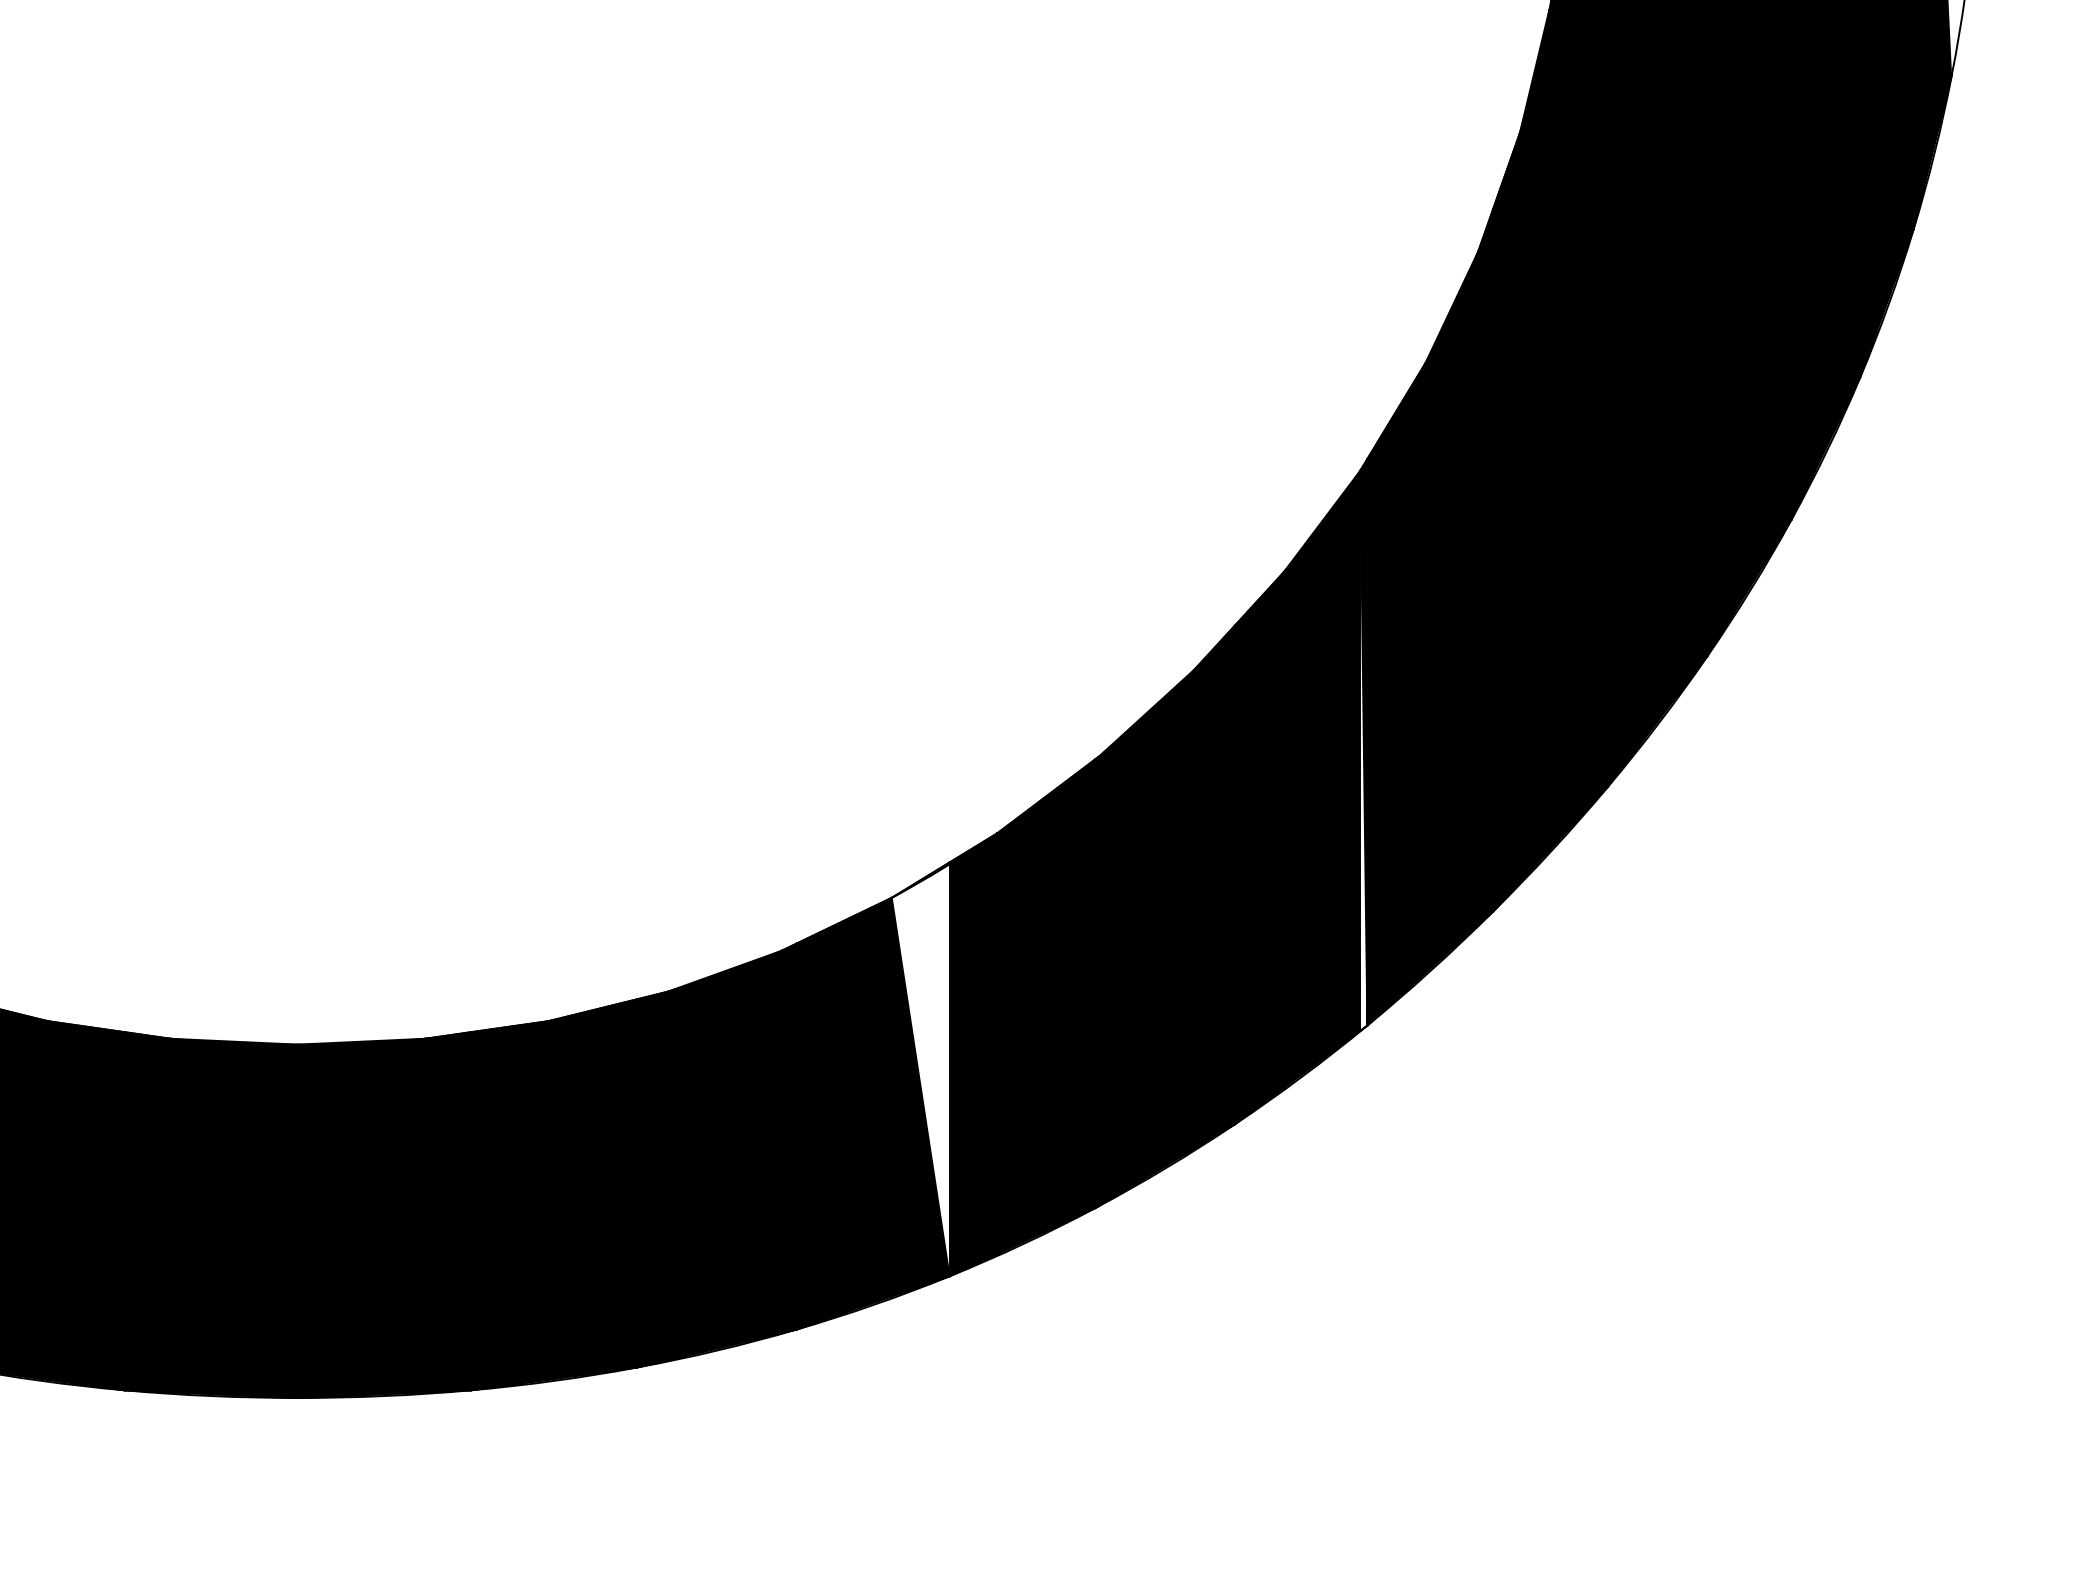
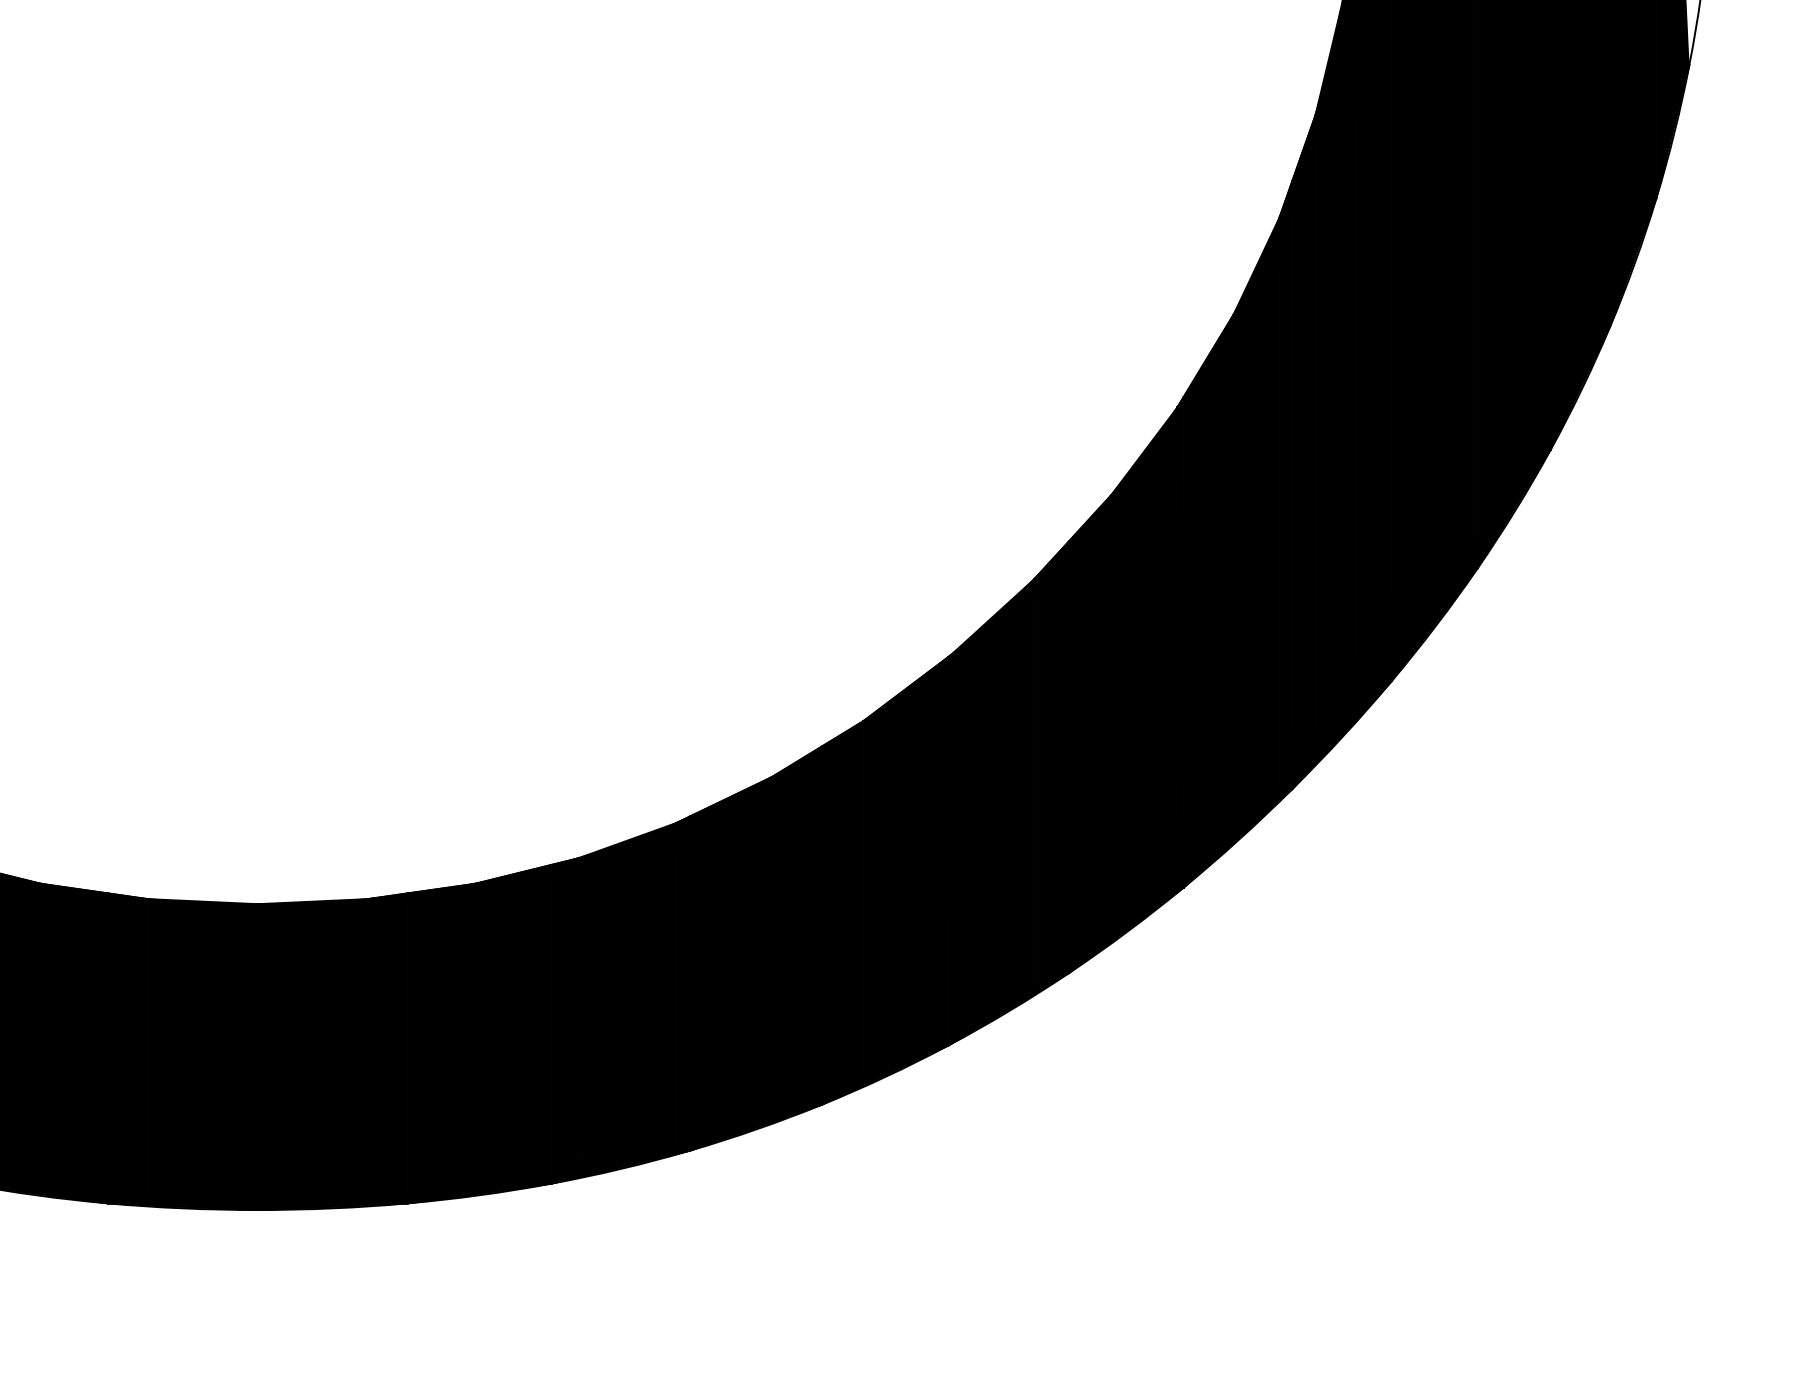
fill: (1363, 750) -> (1180, 649), added
fill: (920, 1069) -> (796, 925), added

